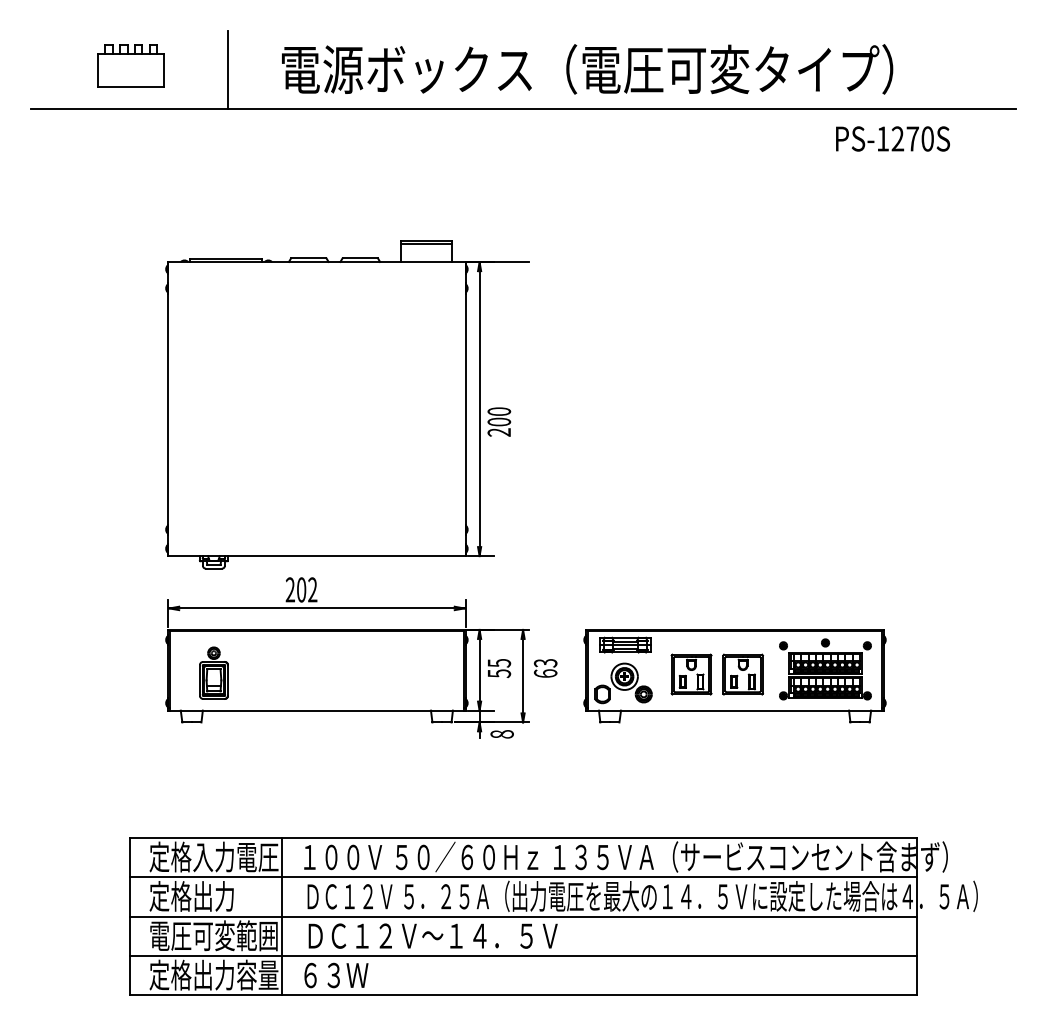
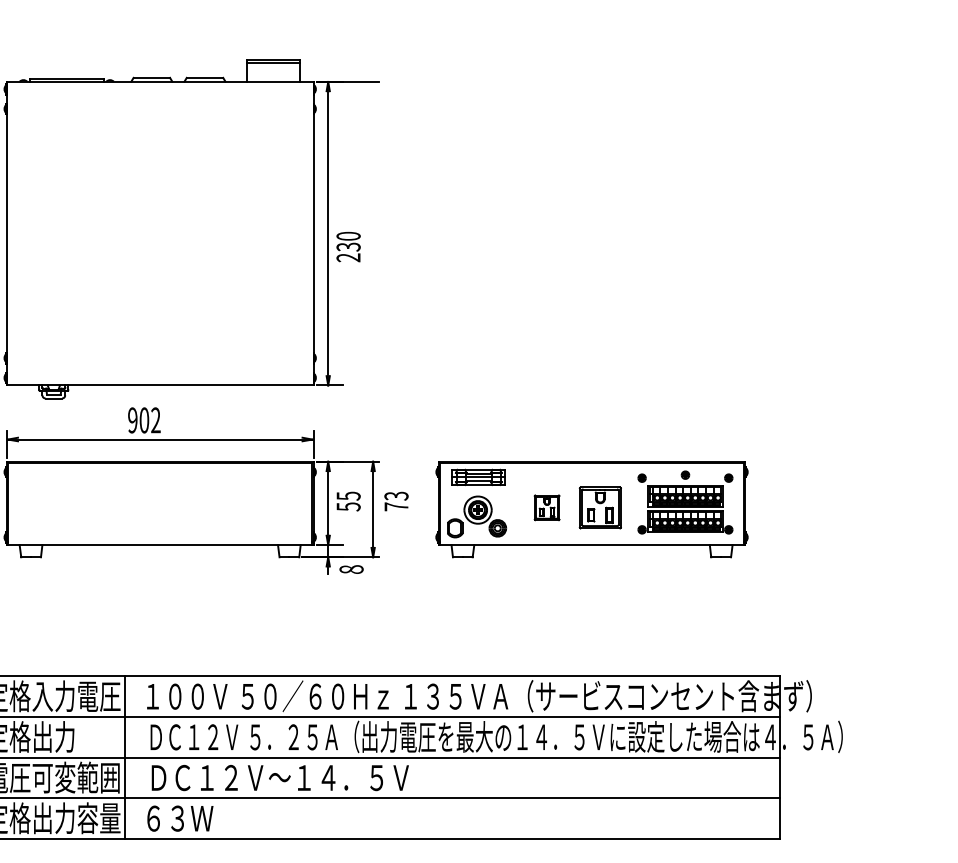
text: (498, 421) -> (347, 246), 200 -> 230
text: (289, 589) -> (131, 419), 202 -> 902
part: (213, 672) -> (53, 505), removed
text: (545, 673) -> (396, 506), 63 -> 73
part: (691, 674) -> (547, 507), size x0.6

